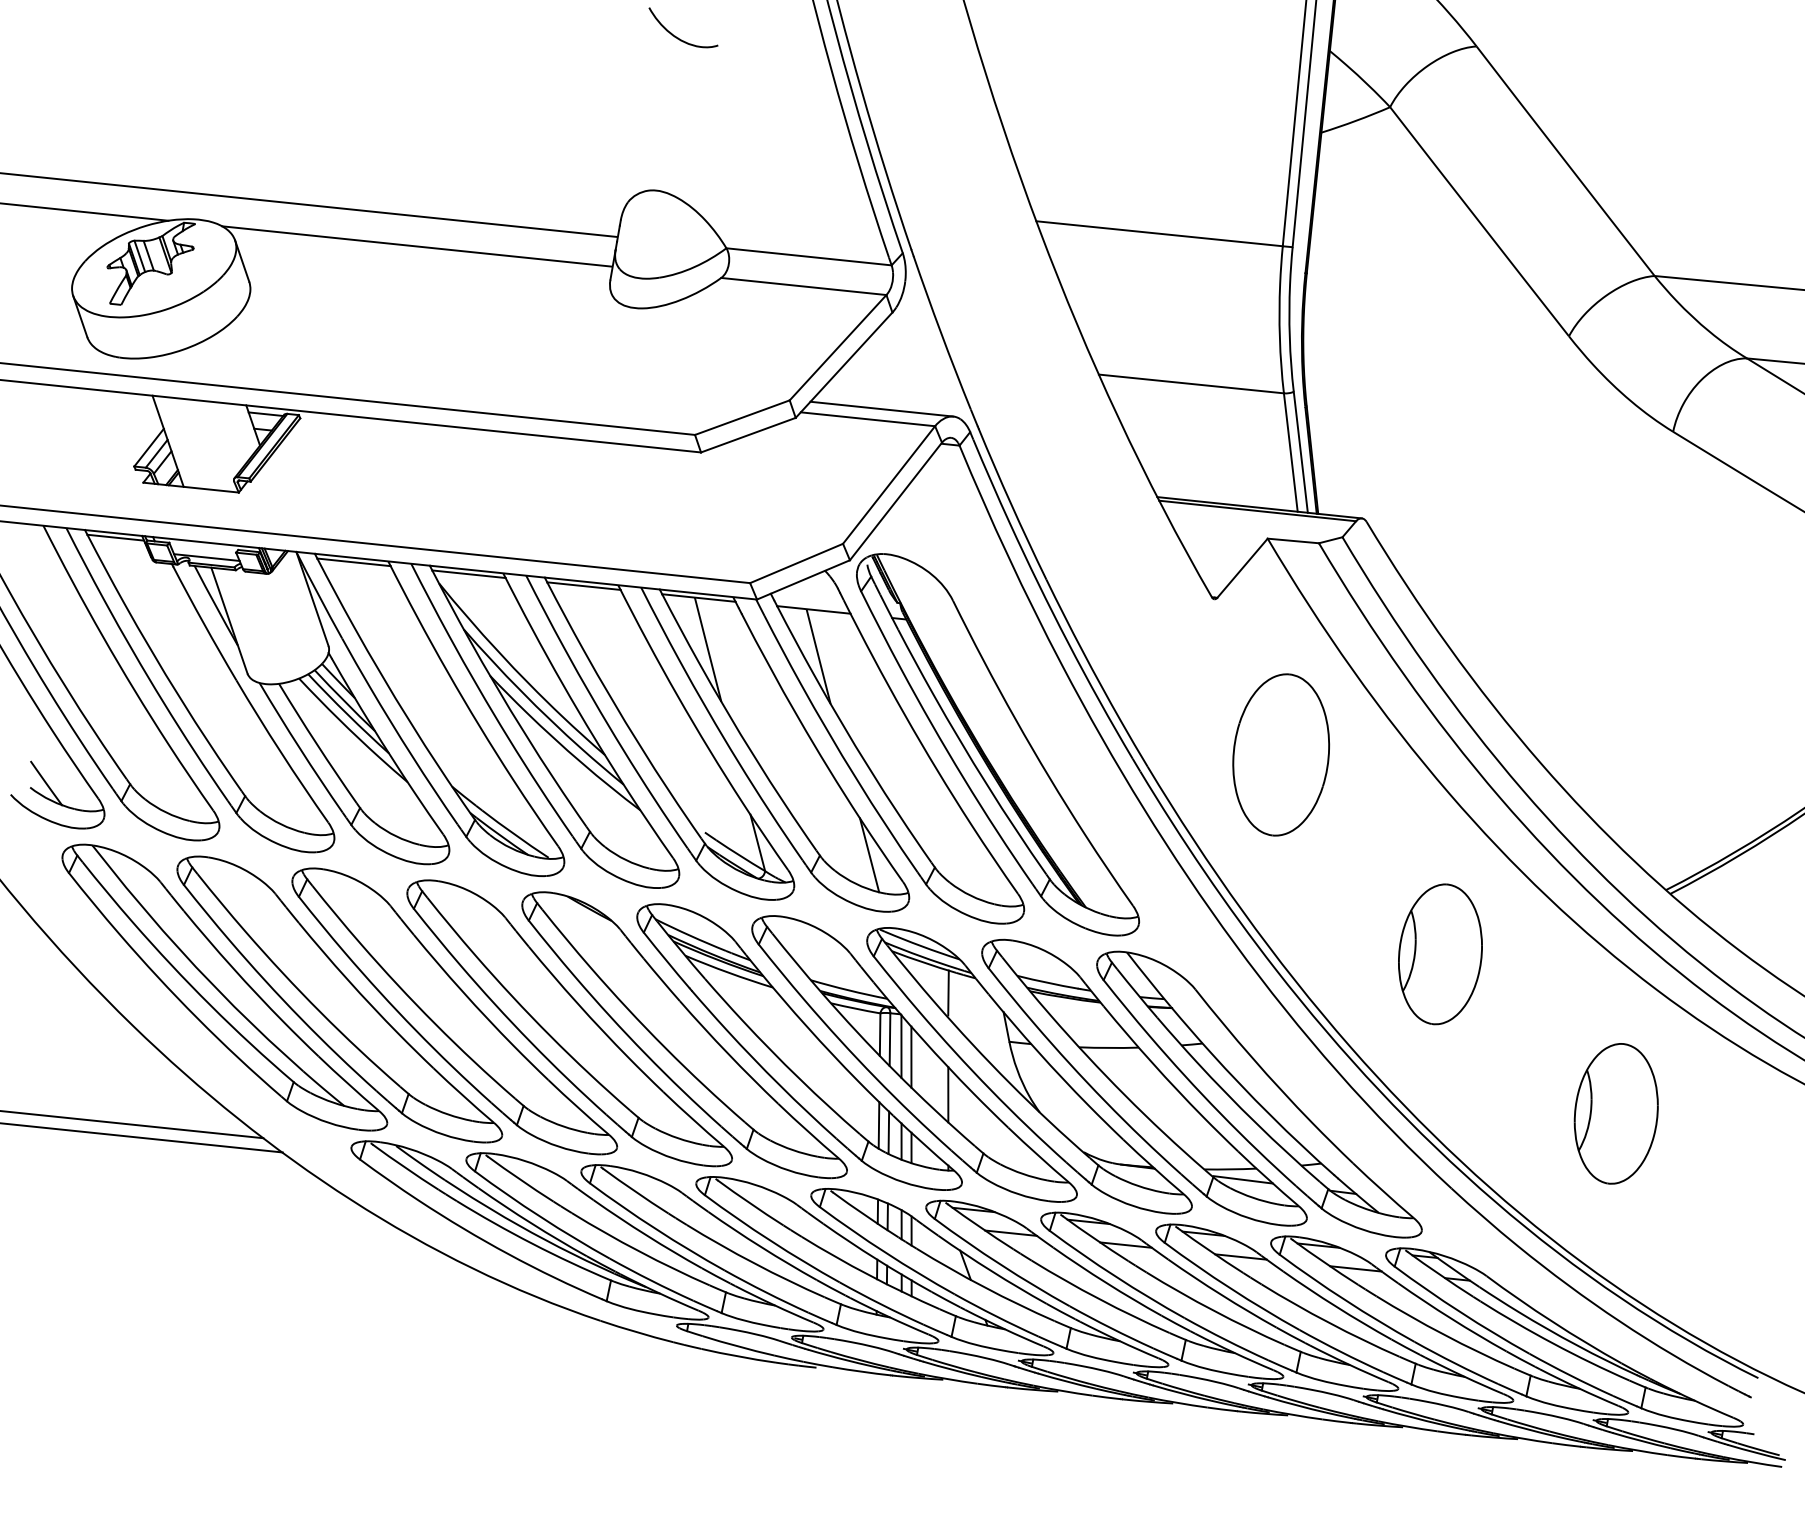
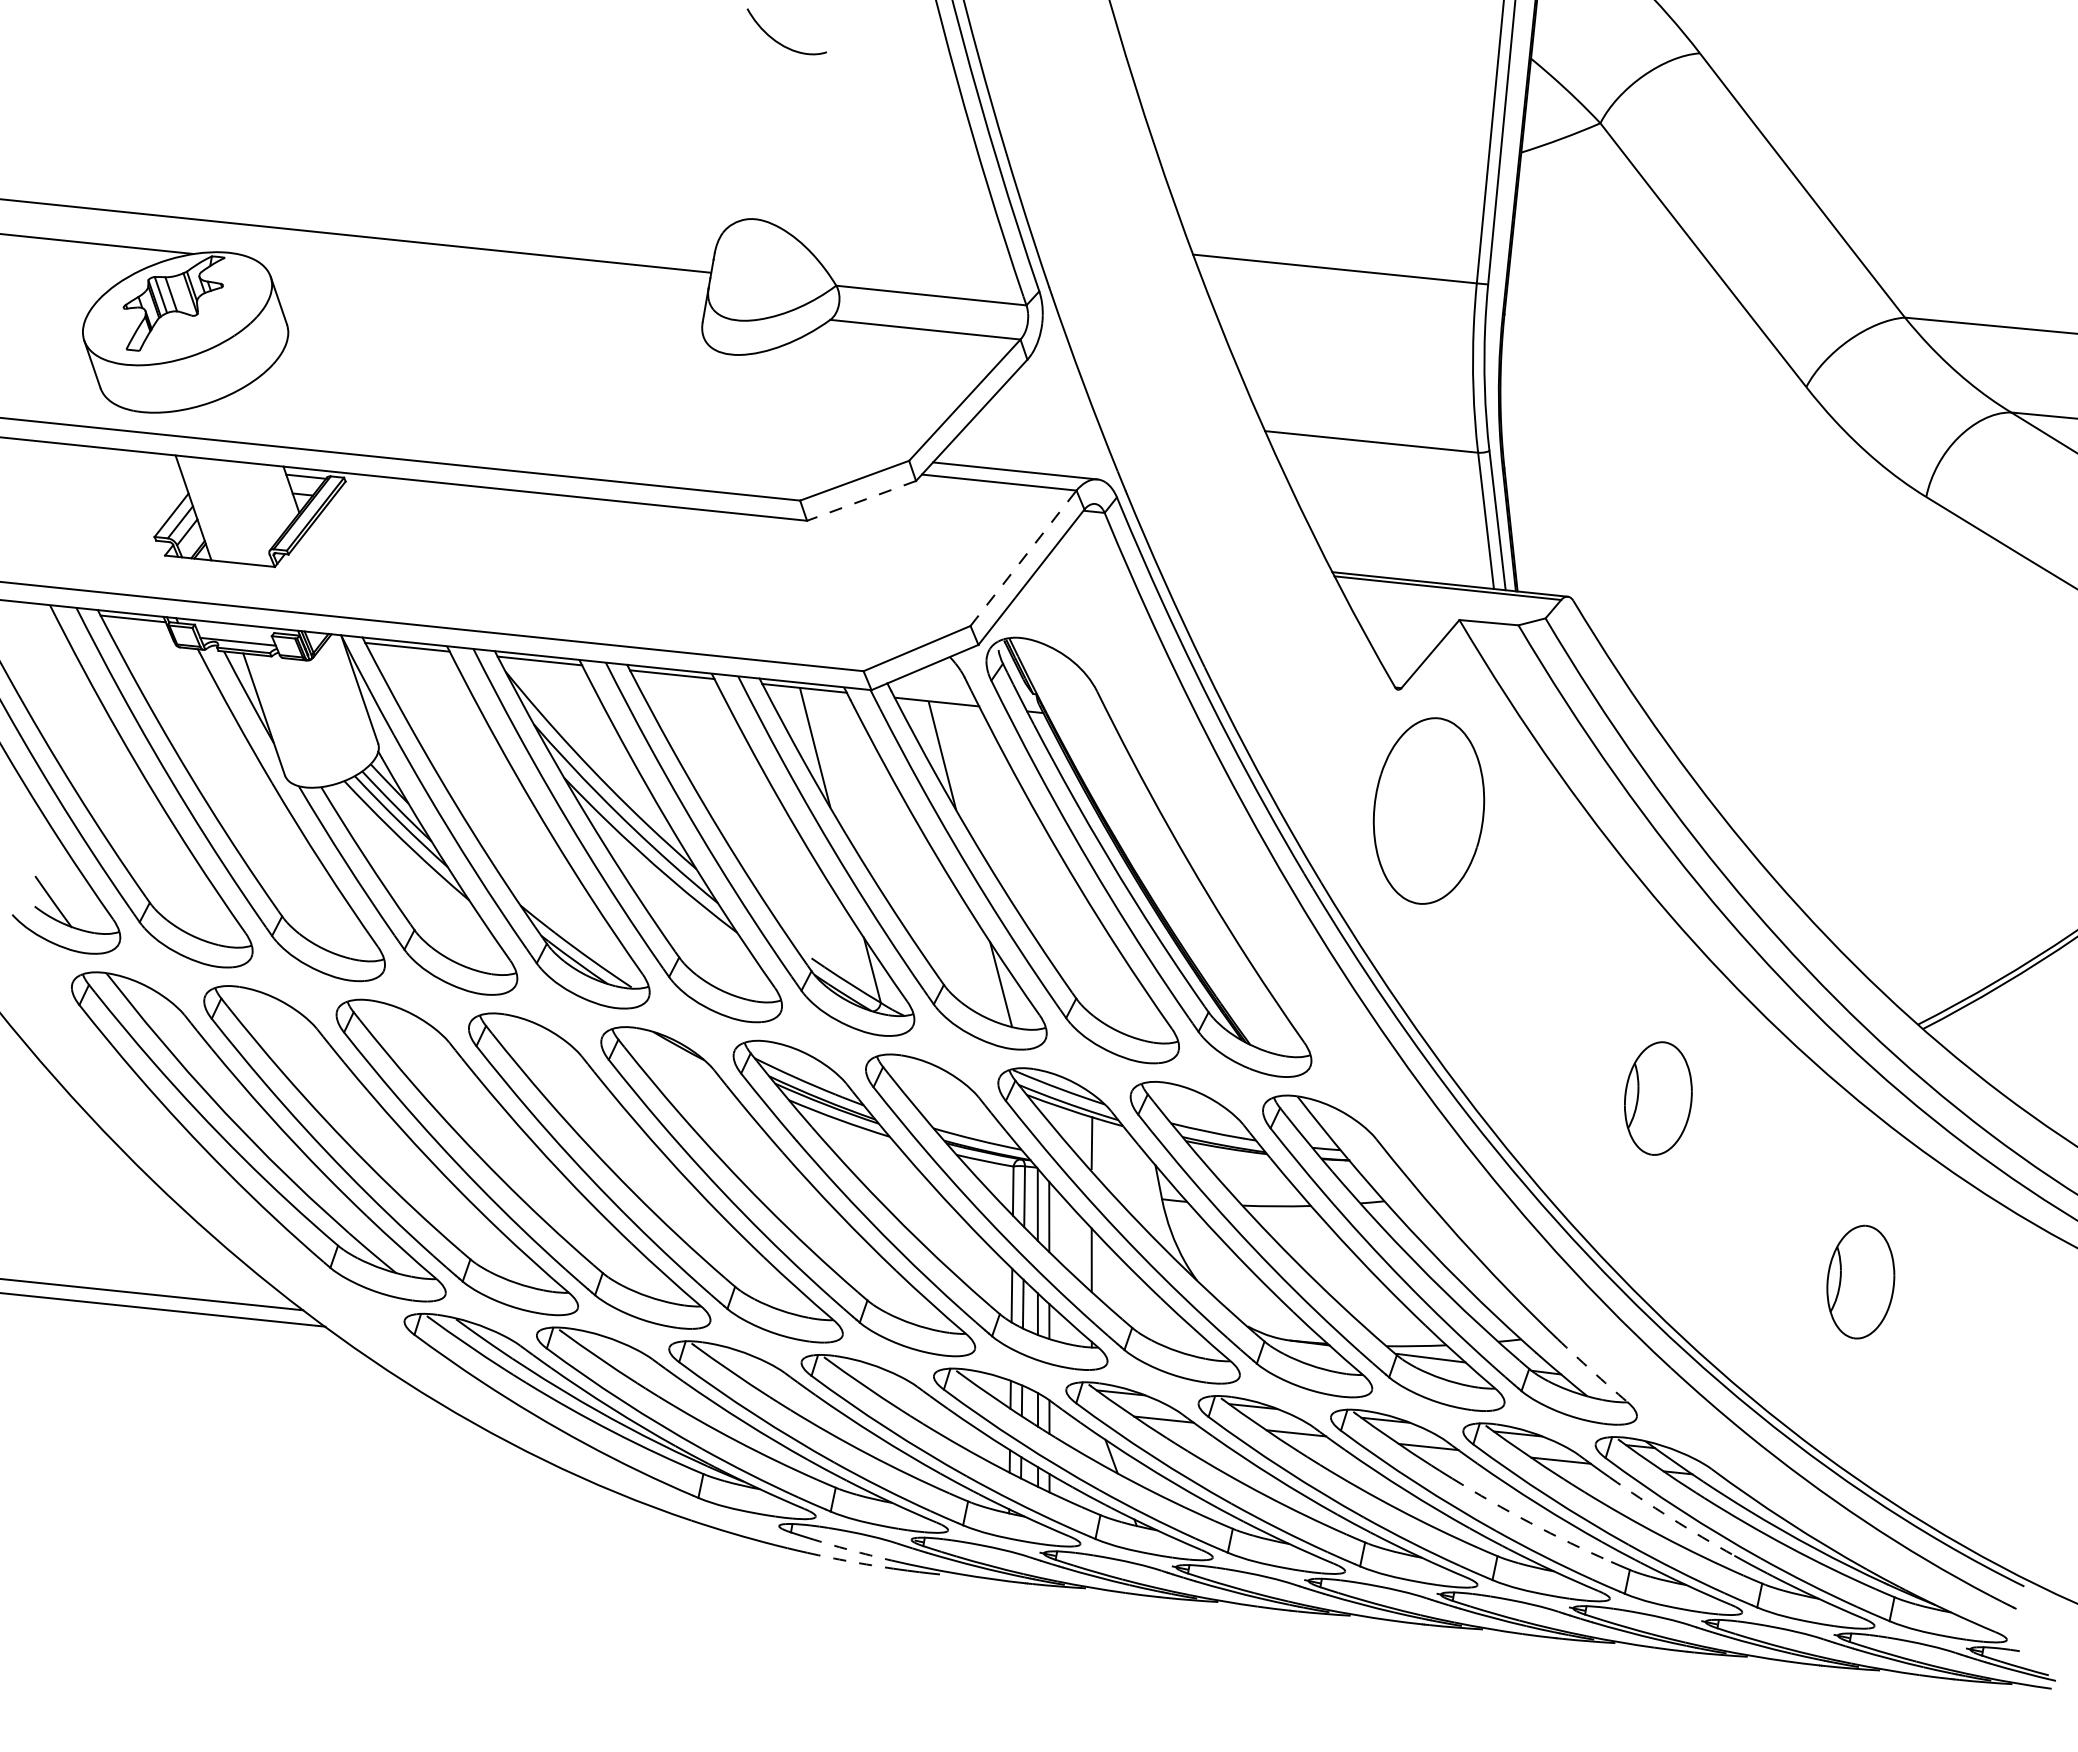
line: (416, 246) -> (479, 283), removed
line: (748, 435) -> (861, 501), solid -> dashed
line: (889, 485) -> (1023, 558), solid -> dashed
part: (1280, 754) -> (1428, 810), moved
part: (1440, 954) -> (1658, 1098), size x0.7
part: (1616, 1113) -> (1860, 1281), size x0.7
arc: (1383, 1191) -> (1592, 1371), solid -> dashed
arc: (1451, 1319) -> (1671, 1518), solid -> dashed
arc: (1329, 1322) -> (1530, 1522), solid -> dashed
arc: (737, 1346) -> (849, 1550), solid -> dashed
arc: (738, 1356) -> (850, 1561), solid -> dashed

